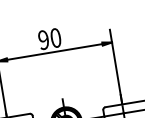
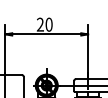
text: (42, 39) -> (39, 24), 90 -> 20

